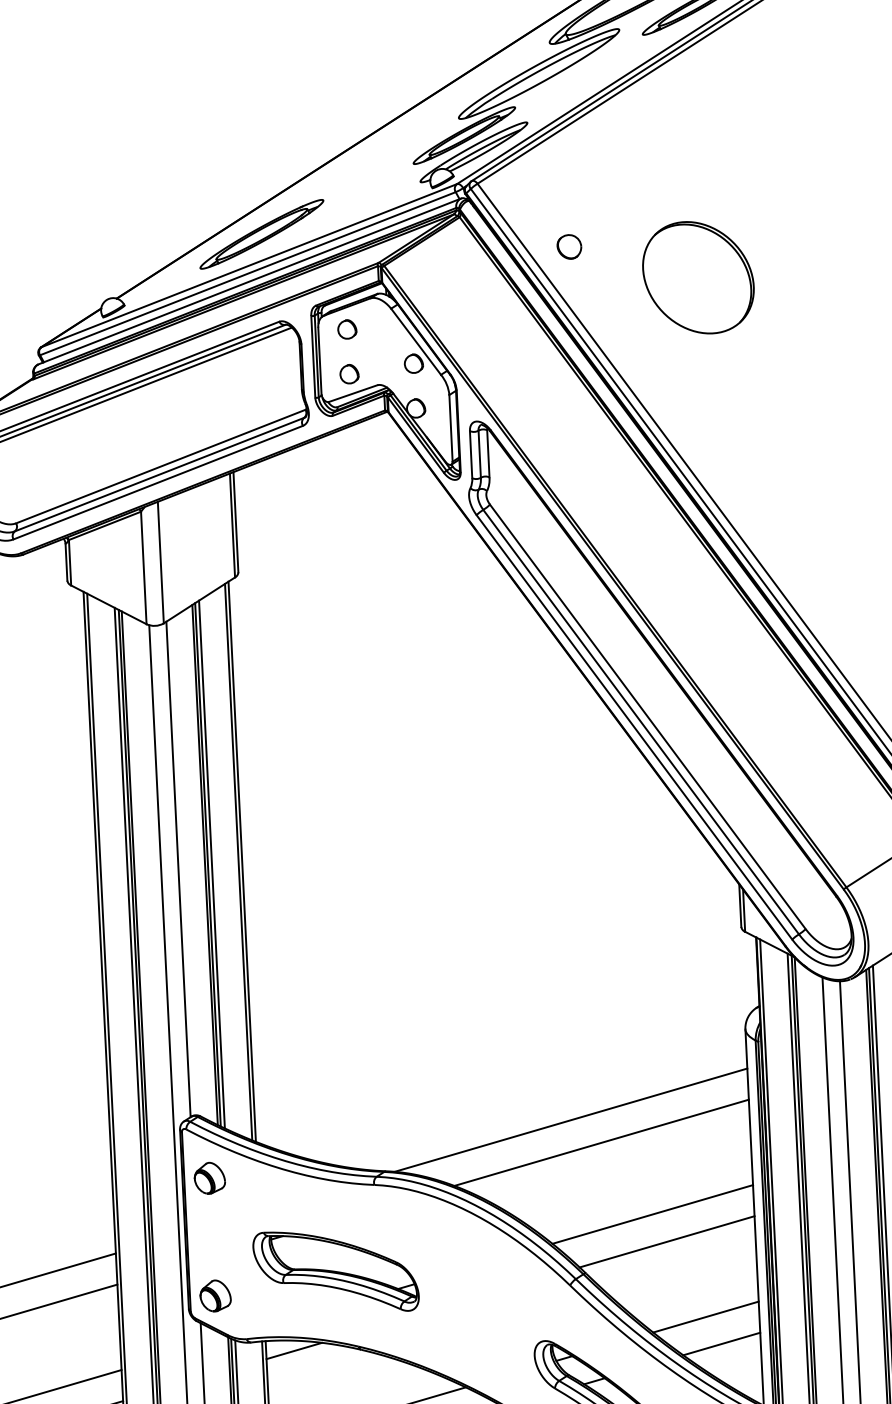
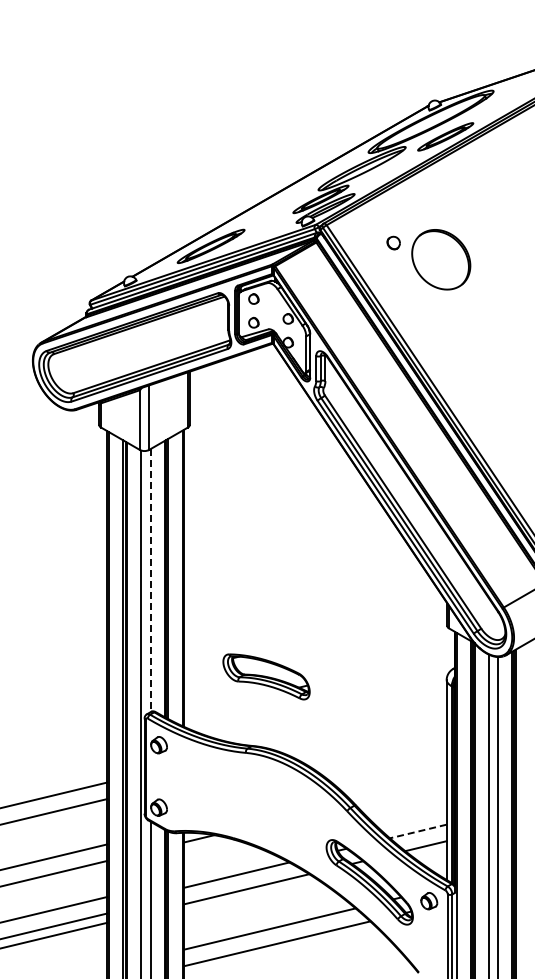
part: (568, 245) -> (393, 242), moved
part: (698, 277) -> (441, 259), moved
line: (178, 869) -> (150, 580), solid -> dashed
line: (570, 1119) -> (351, 723), removed
line: (601, 1142) -> (367, 736), removed
line: (652, 1213) -> (392, 775), removed
line: (666, 1241) -> (399, 790), removed
part: (335, 1270) -> (266, 676), moved
line: (704, 1317) -> (417, 831), solid -> dashed

